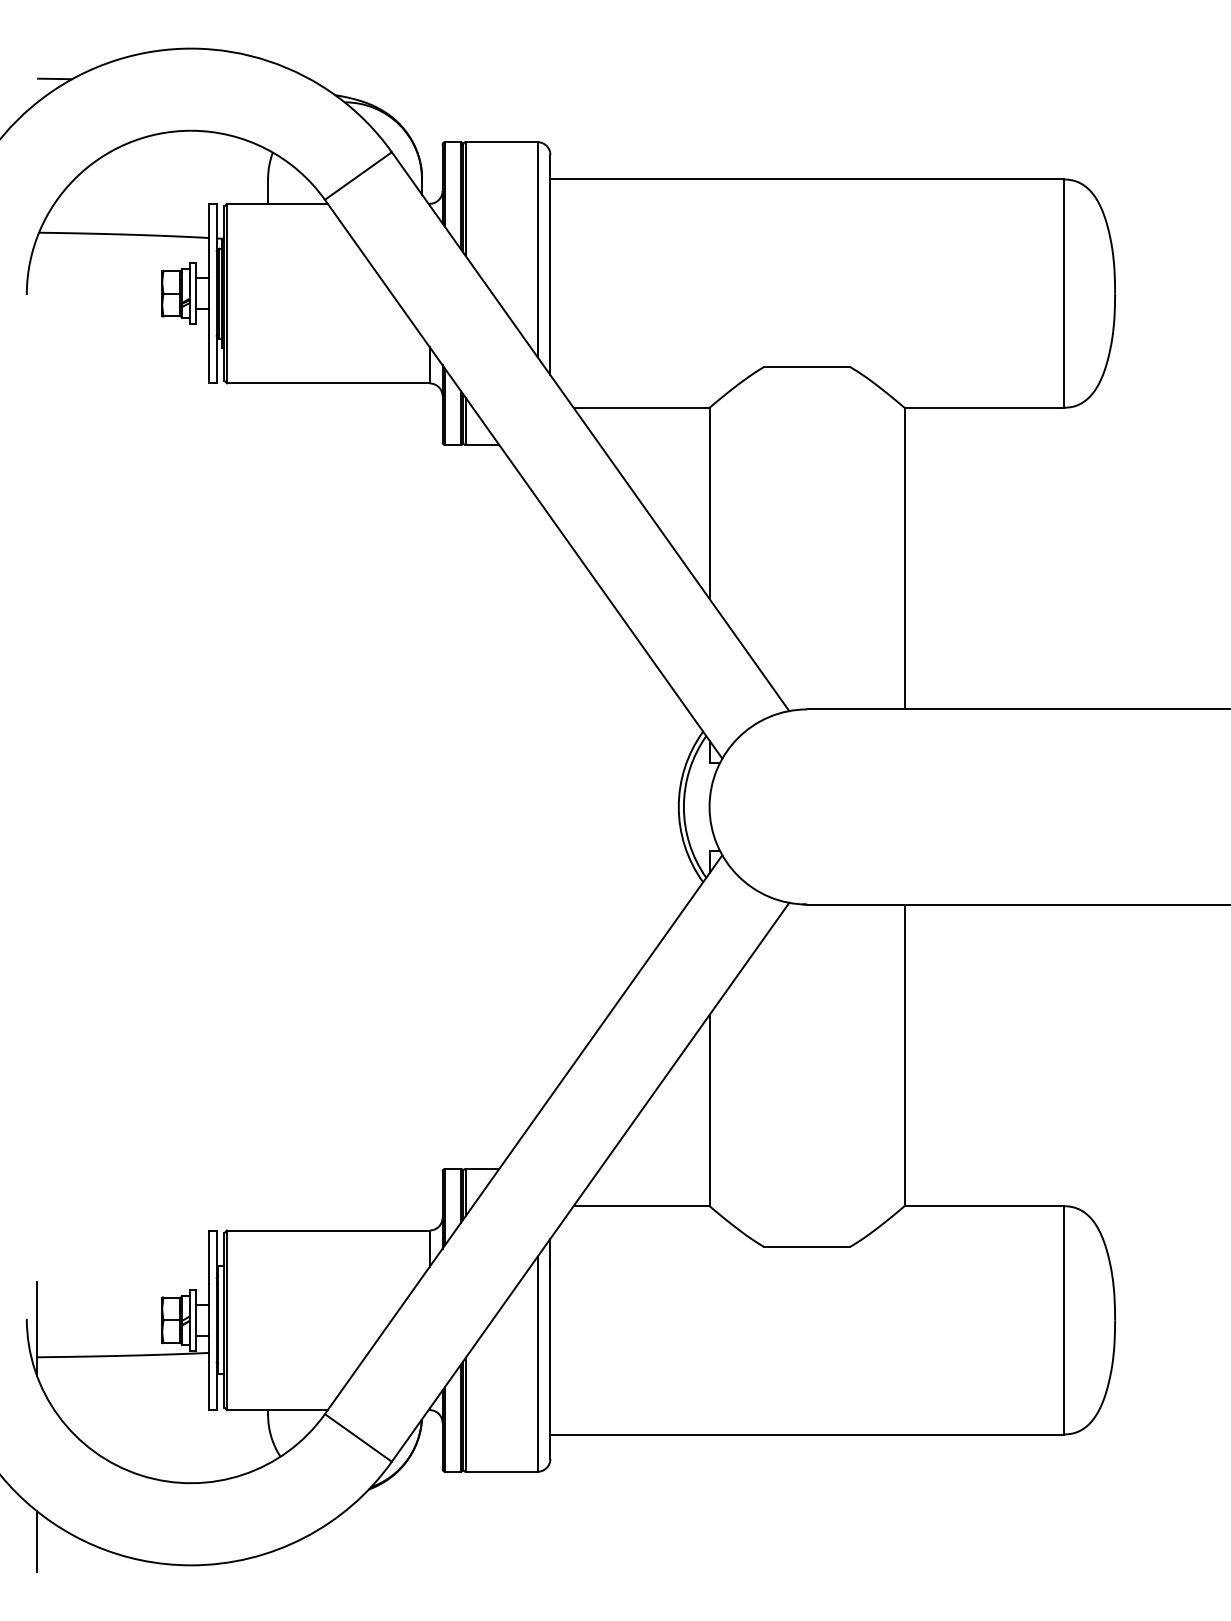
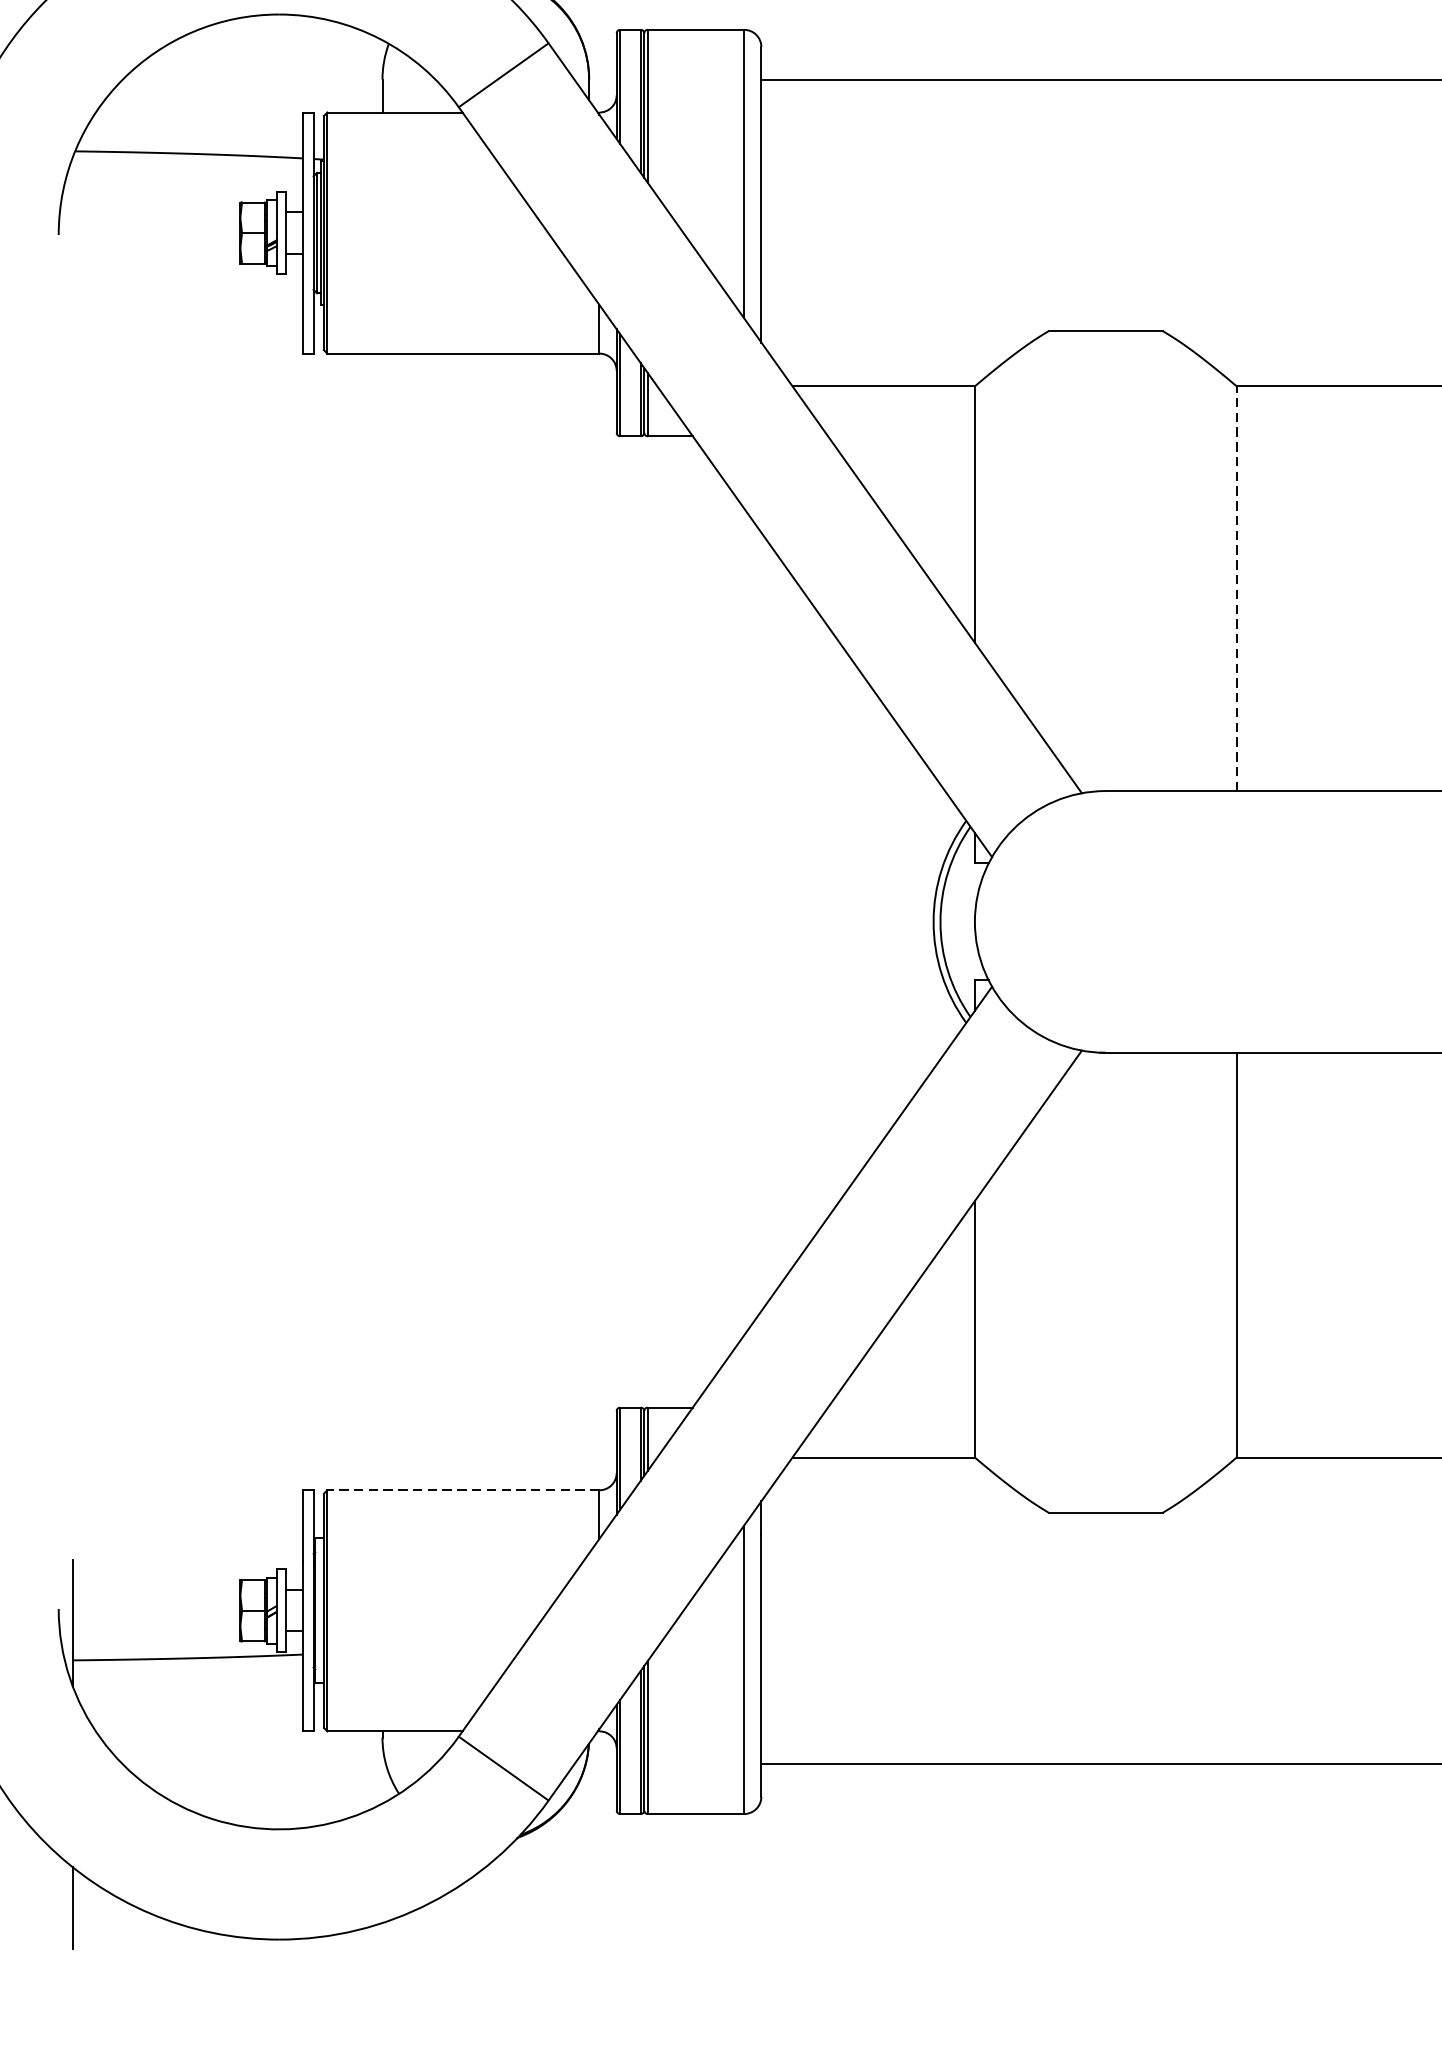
line: (904, 558) -> (1236, 588), solid -> dashed
line: (327, 1230) -> (462, 1490), solid -> dashed

